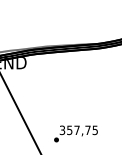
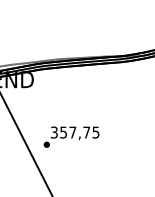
text: (75, 133) -> (71, 136), moved

